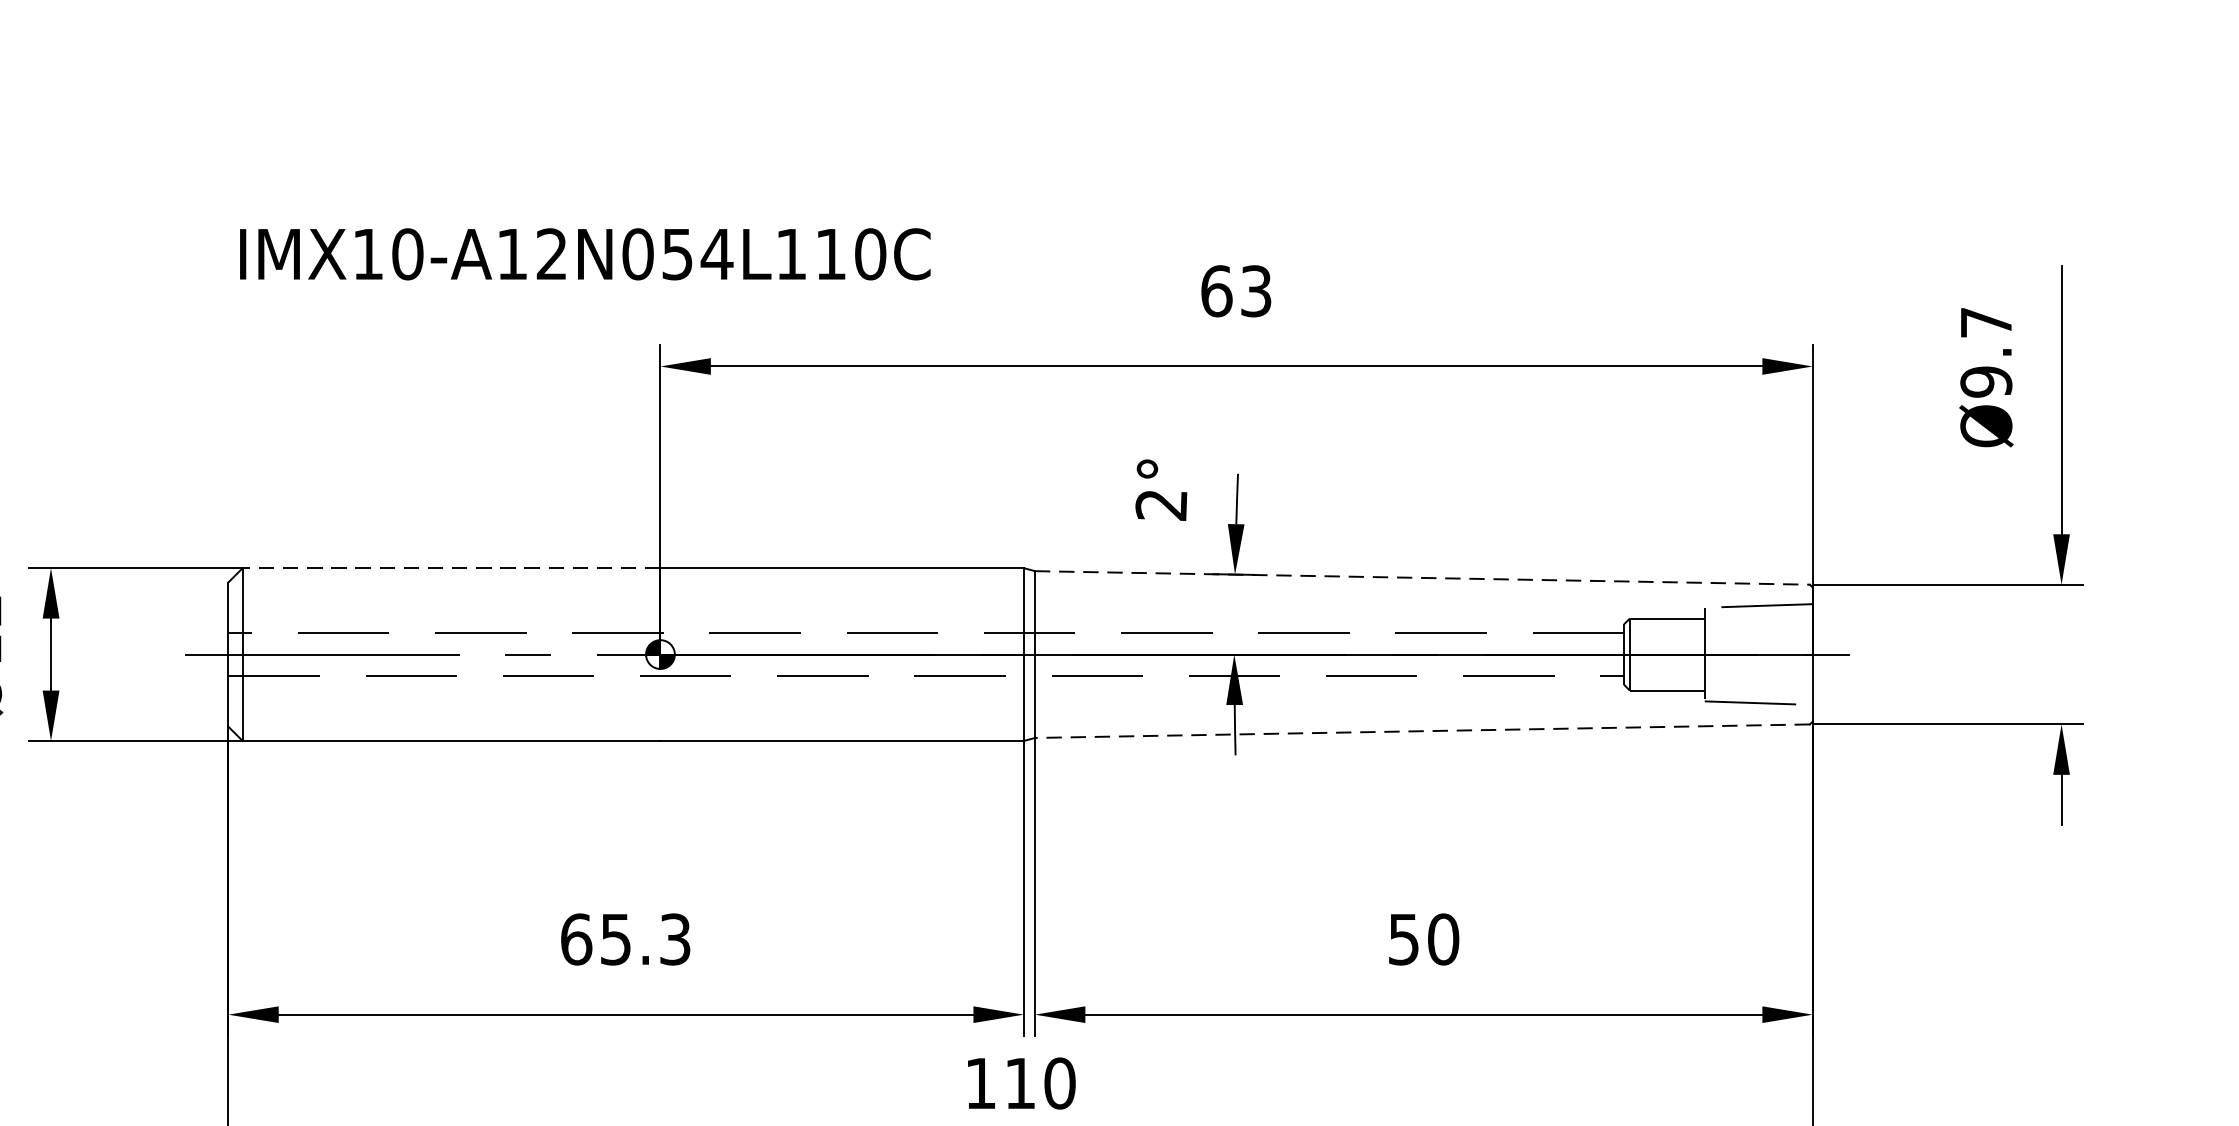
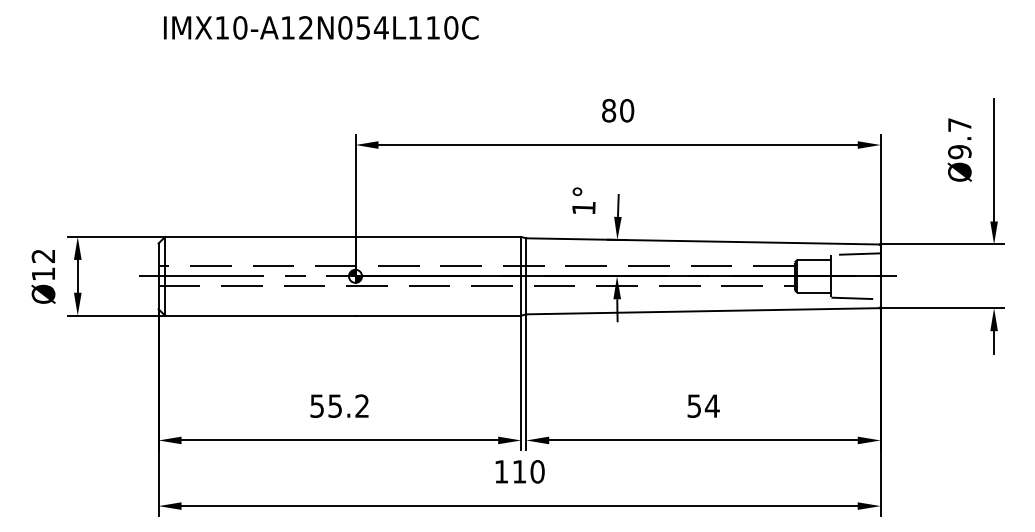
text: (585, 253) -> (321, 27), moved
text: (1237, 290) -> (618, 110), 63 -> 80
text: (1160, 505) -> (583, 208), 2° -> 1°
line: (449, 567) -> (259, 236), dashed -> solid
line: (1421, 578) -> (702, 241), dashed -> solid
line: (1421, 731) -> (702, 311), dashed -> solid
text: (1441, 937) -> (711, 405), 50 -> 54
text: (625, 940) -> (339, 406), 65.3 -> 55.2

